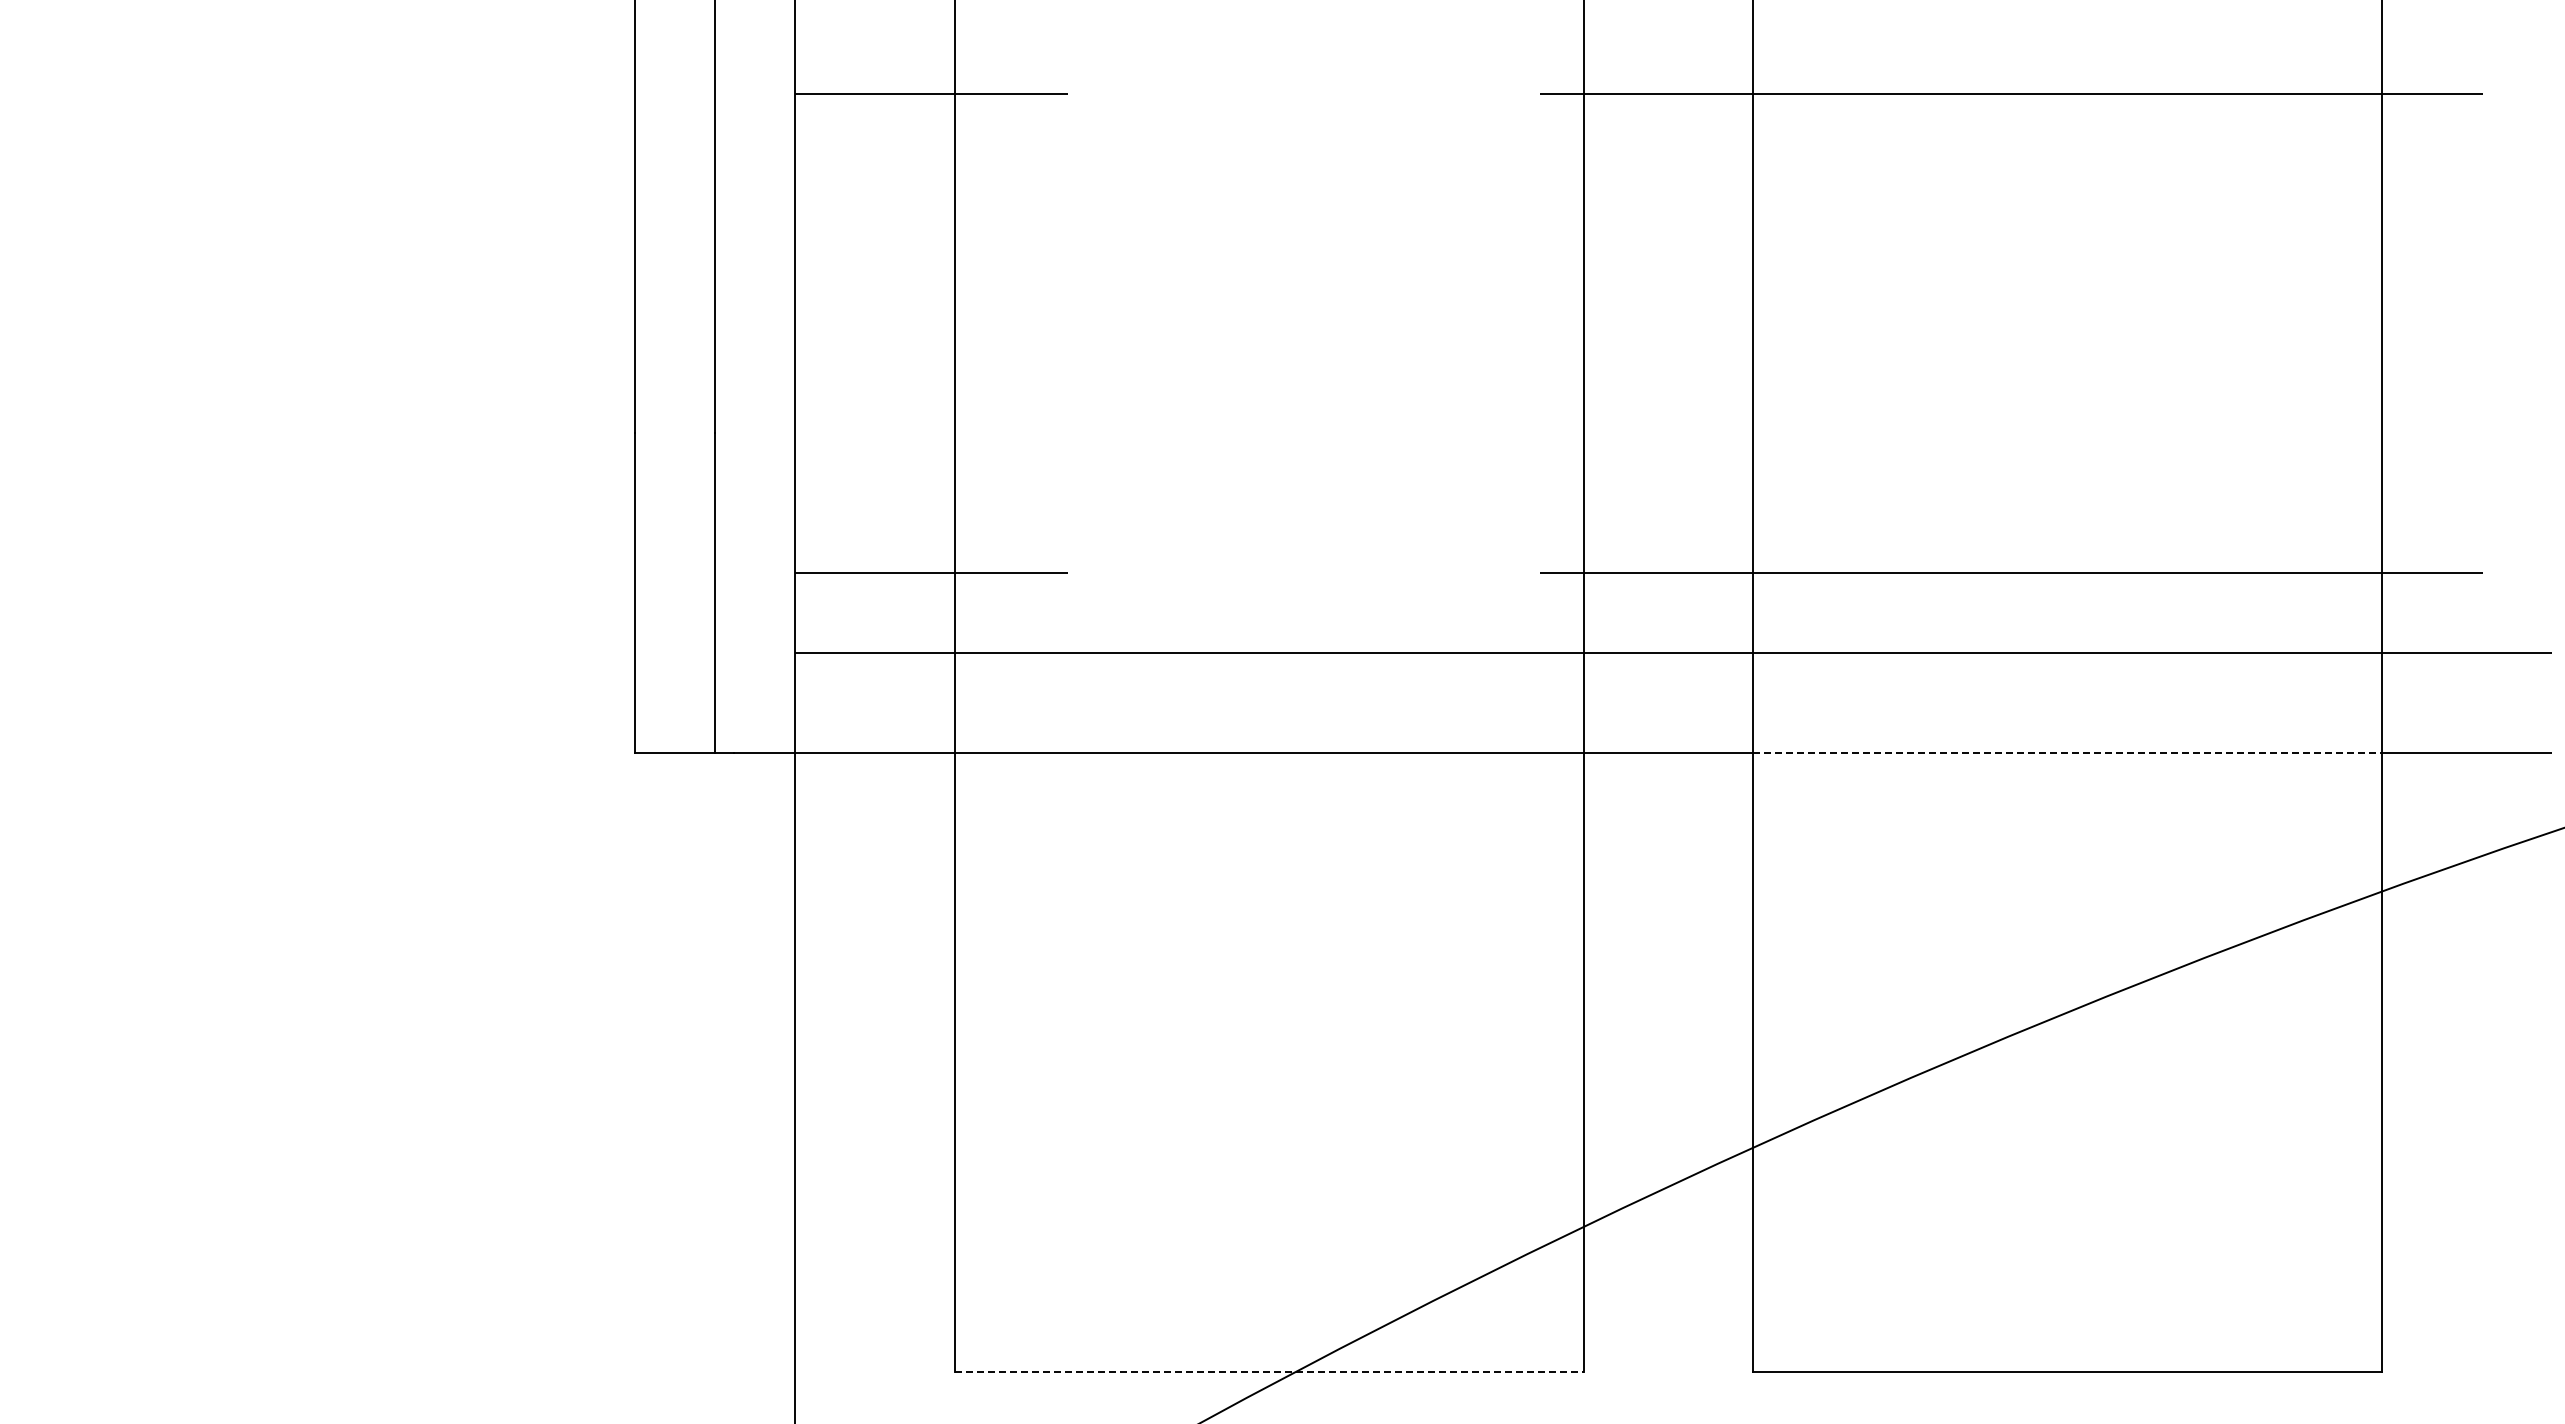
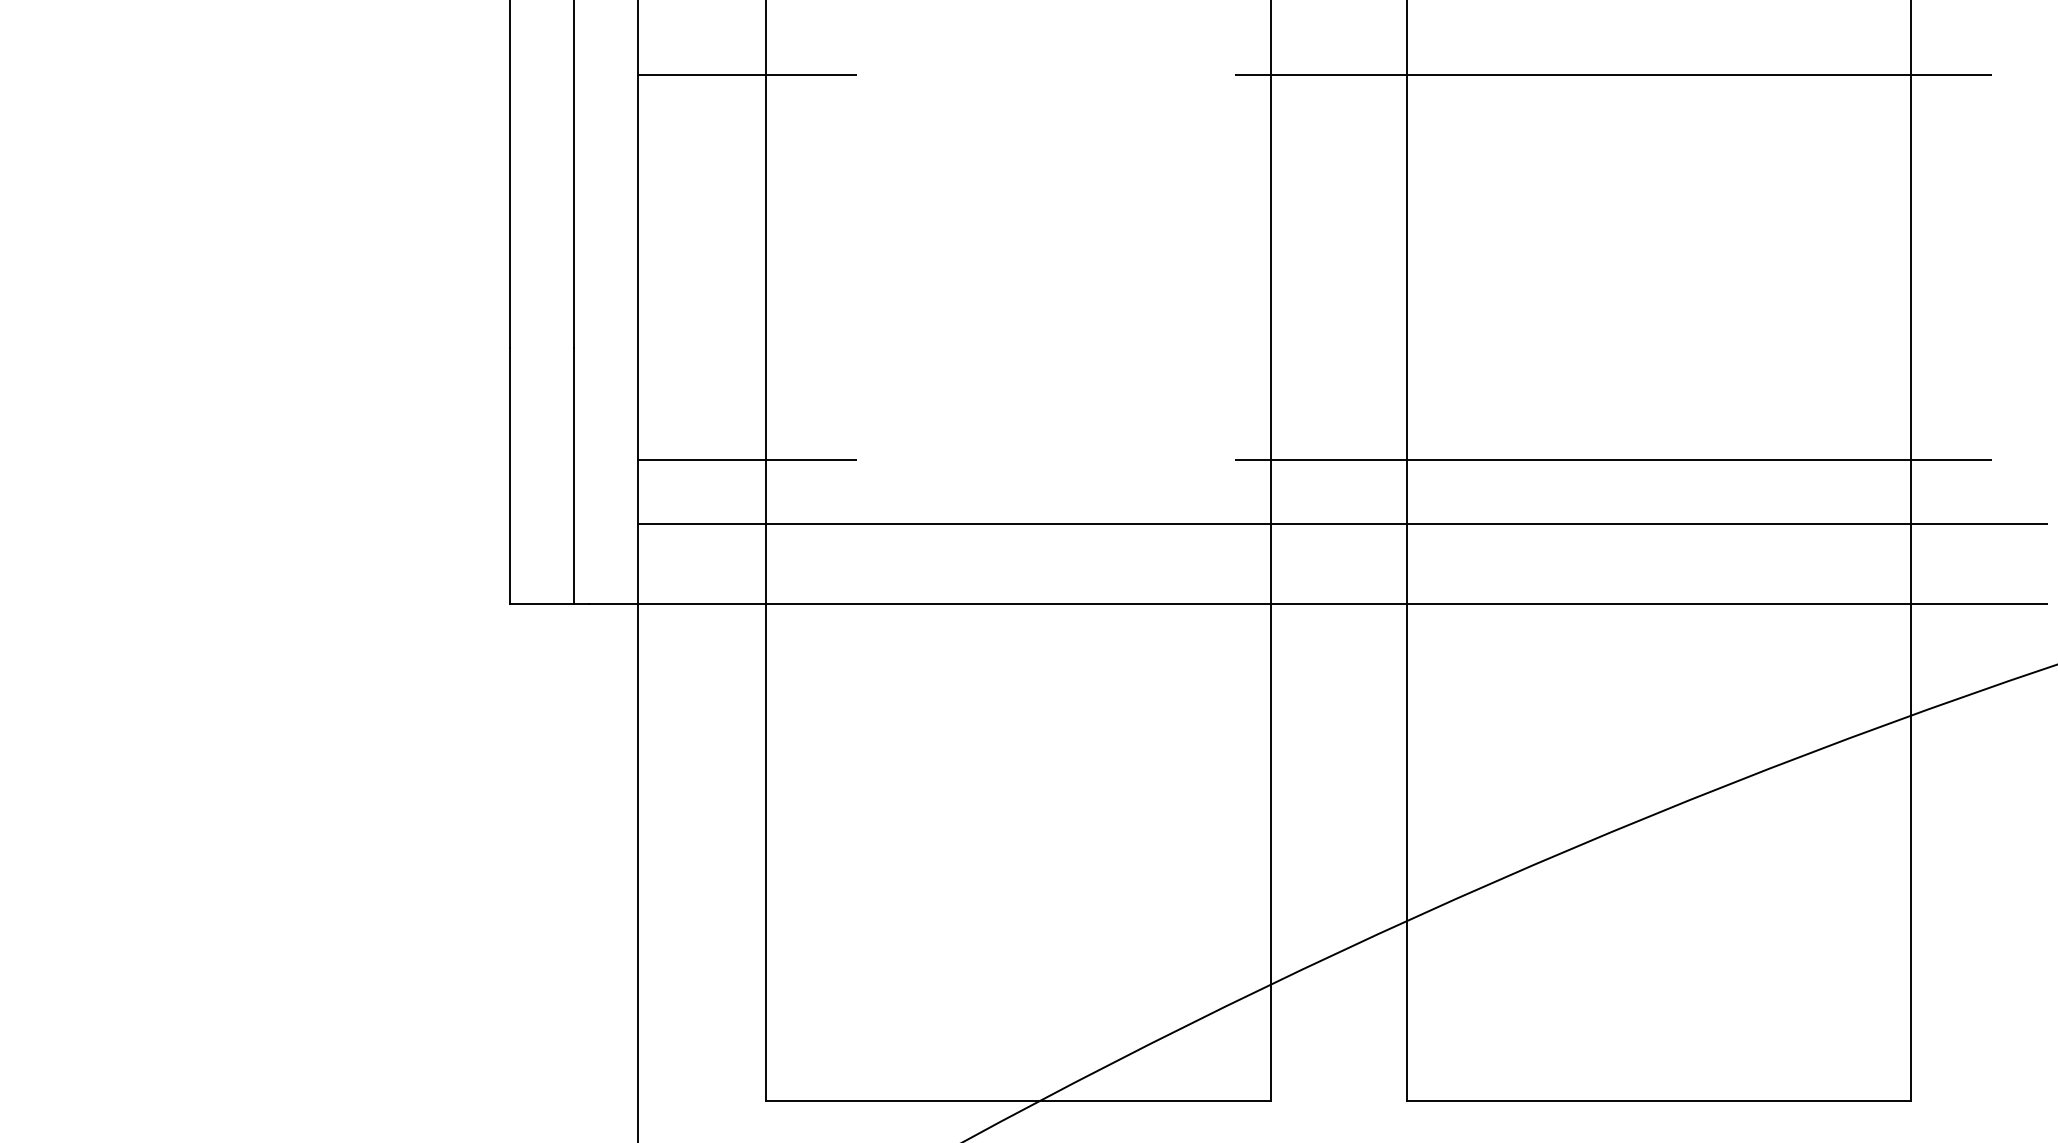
line: (2068, 752) -> (1659, 604), dashed -> solid
line: (1269, 1371) -> (1018, 1100), dashed -> solid

